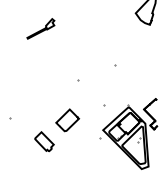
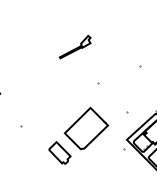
part: (40, 28) -> (74, 46), moved
part: (67, 120) -> (86, 128), size x1.67

